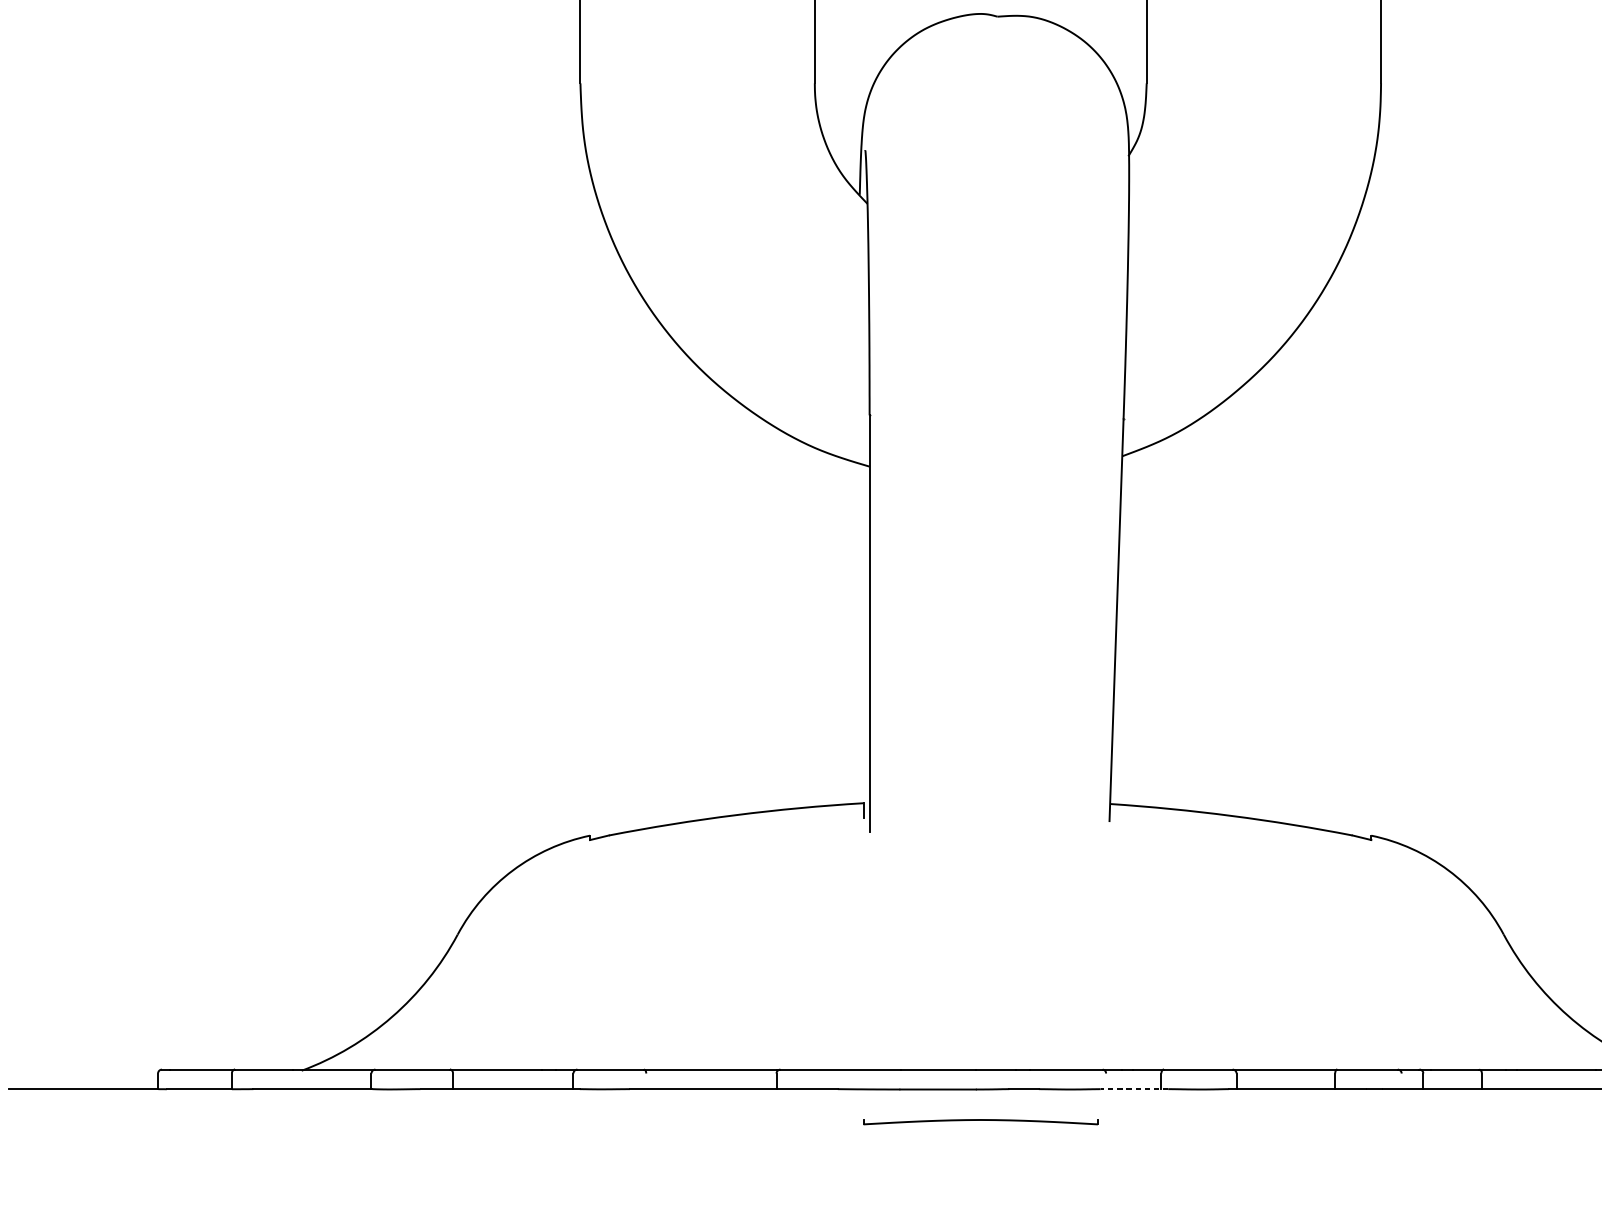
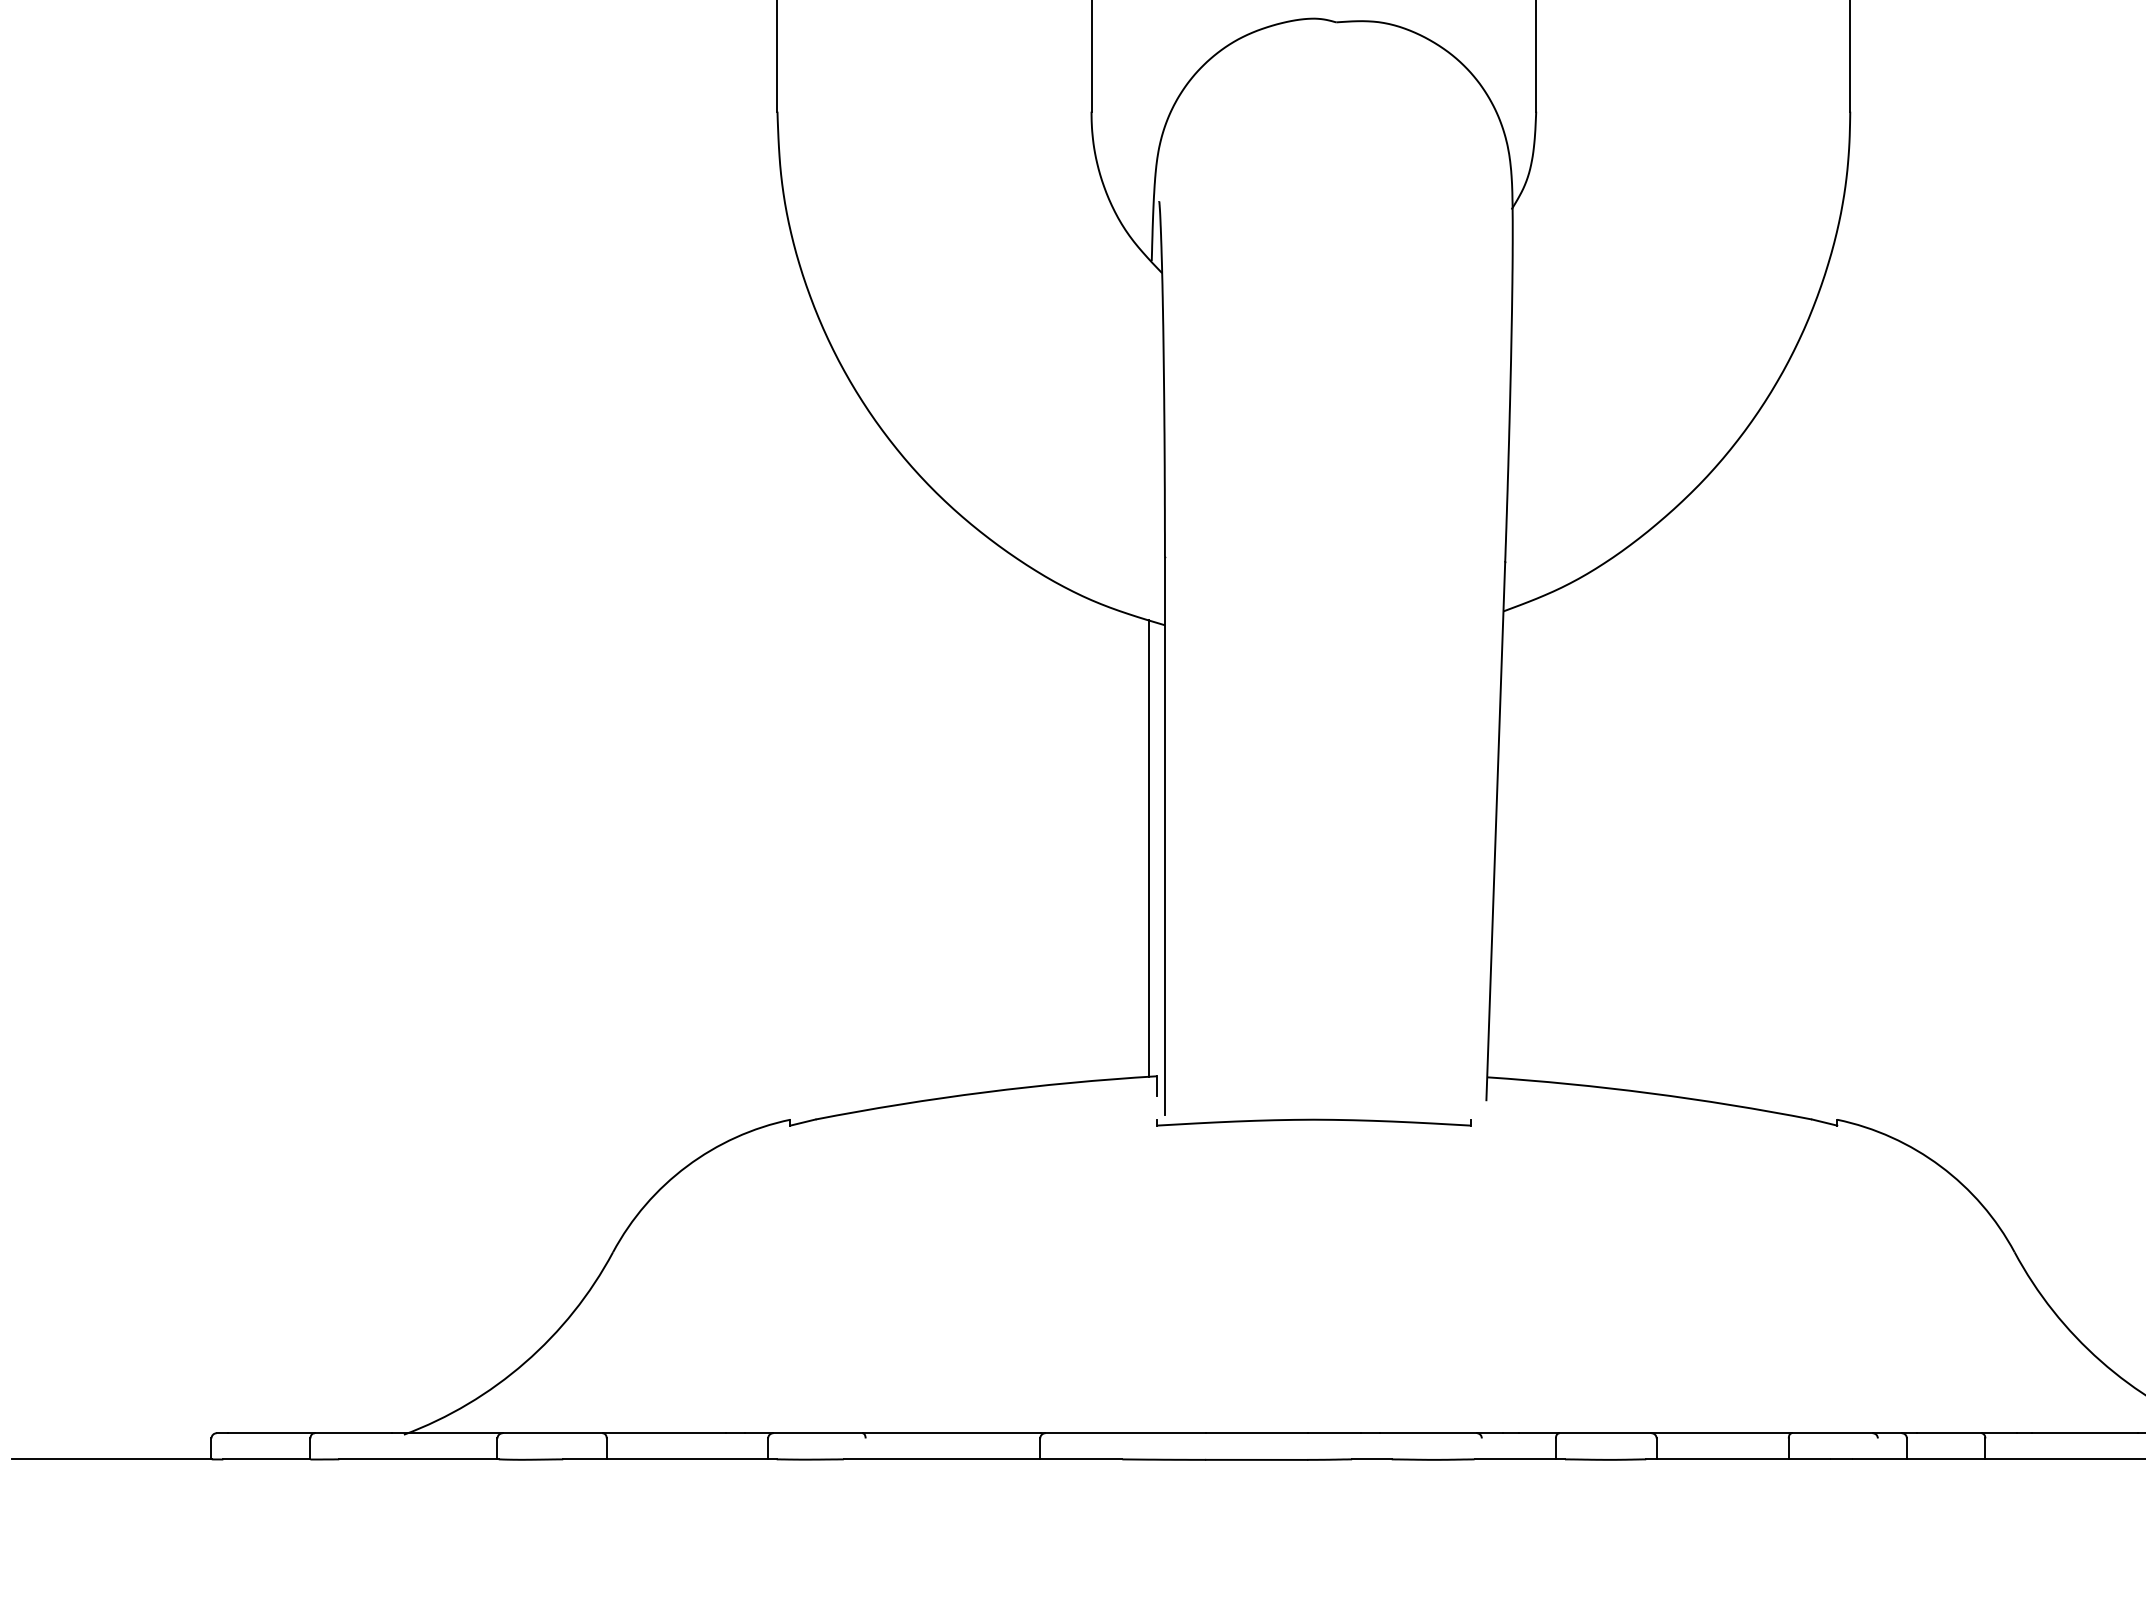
line: (857, 632) -> (1148, 847), added
line: (1134, 1089) -> (1519, 1459), dashed -> solid
part: (980, 1122) -> (1313, 1122), moved

